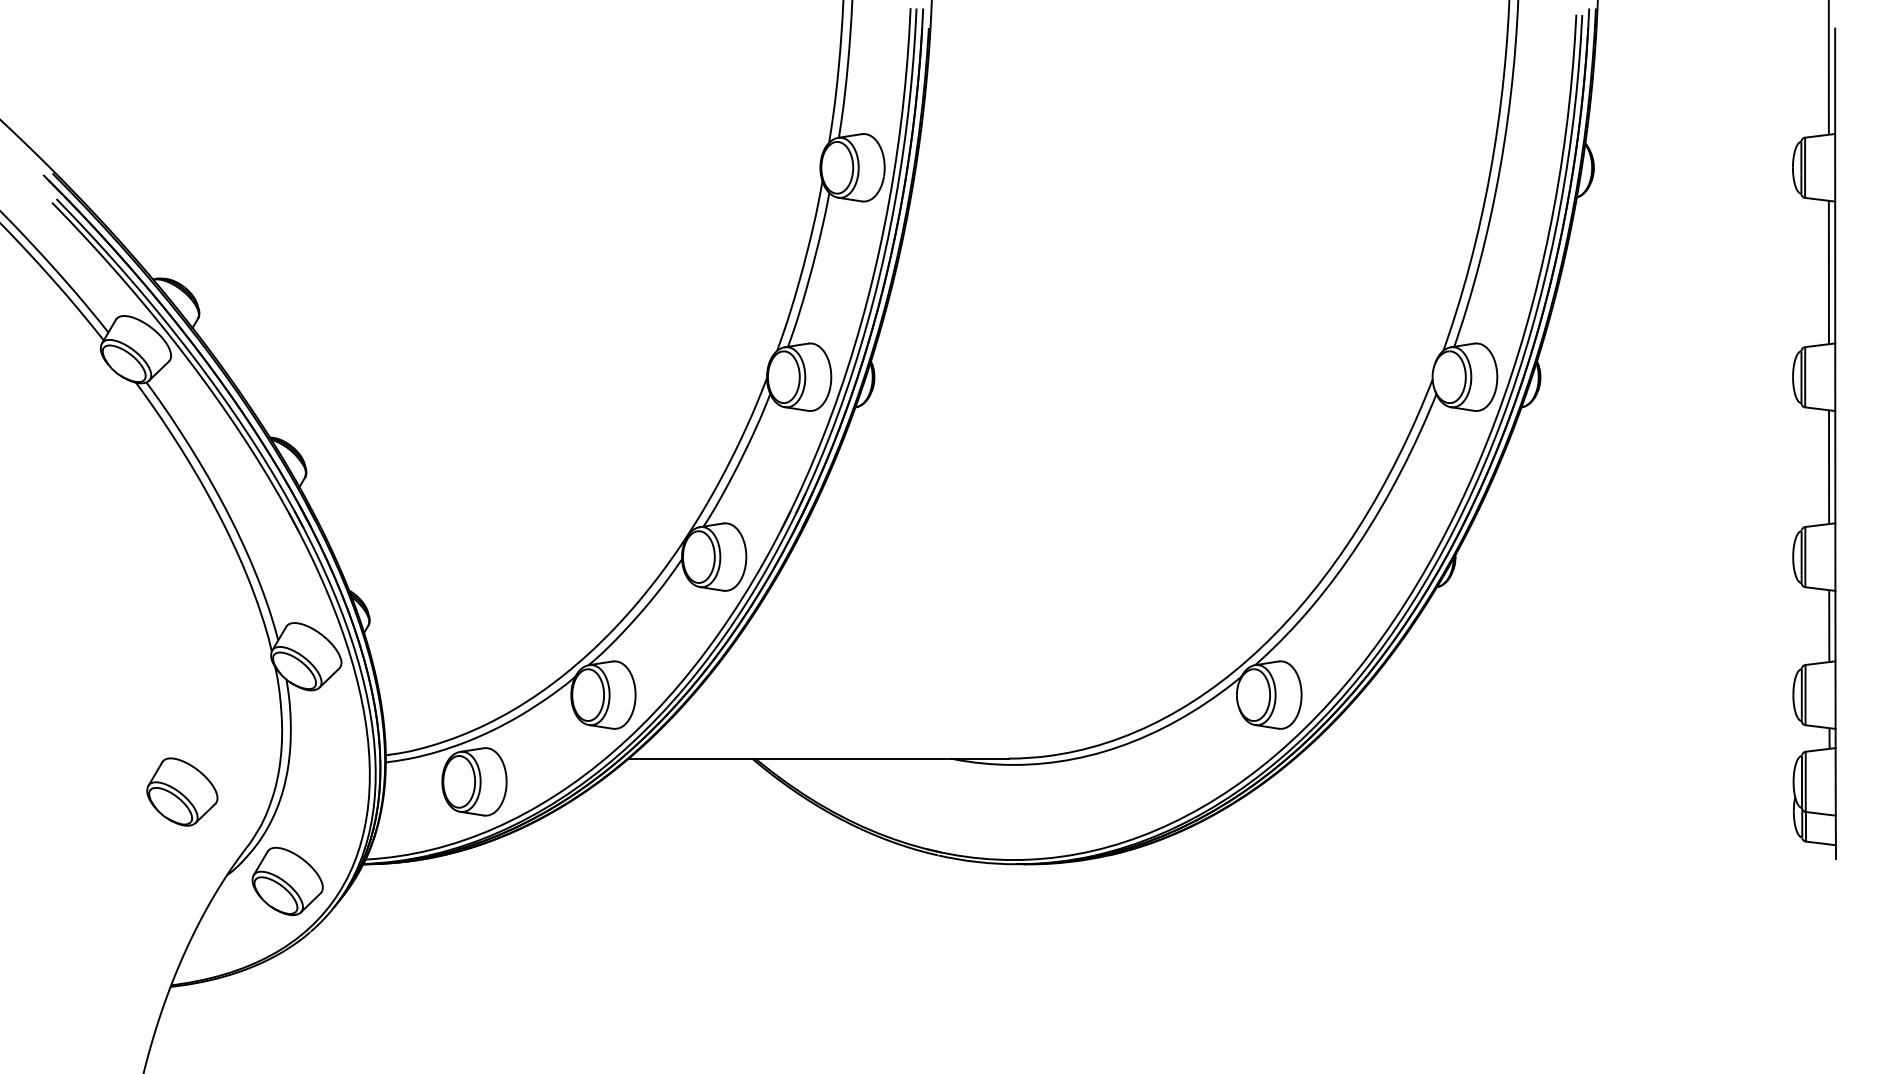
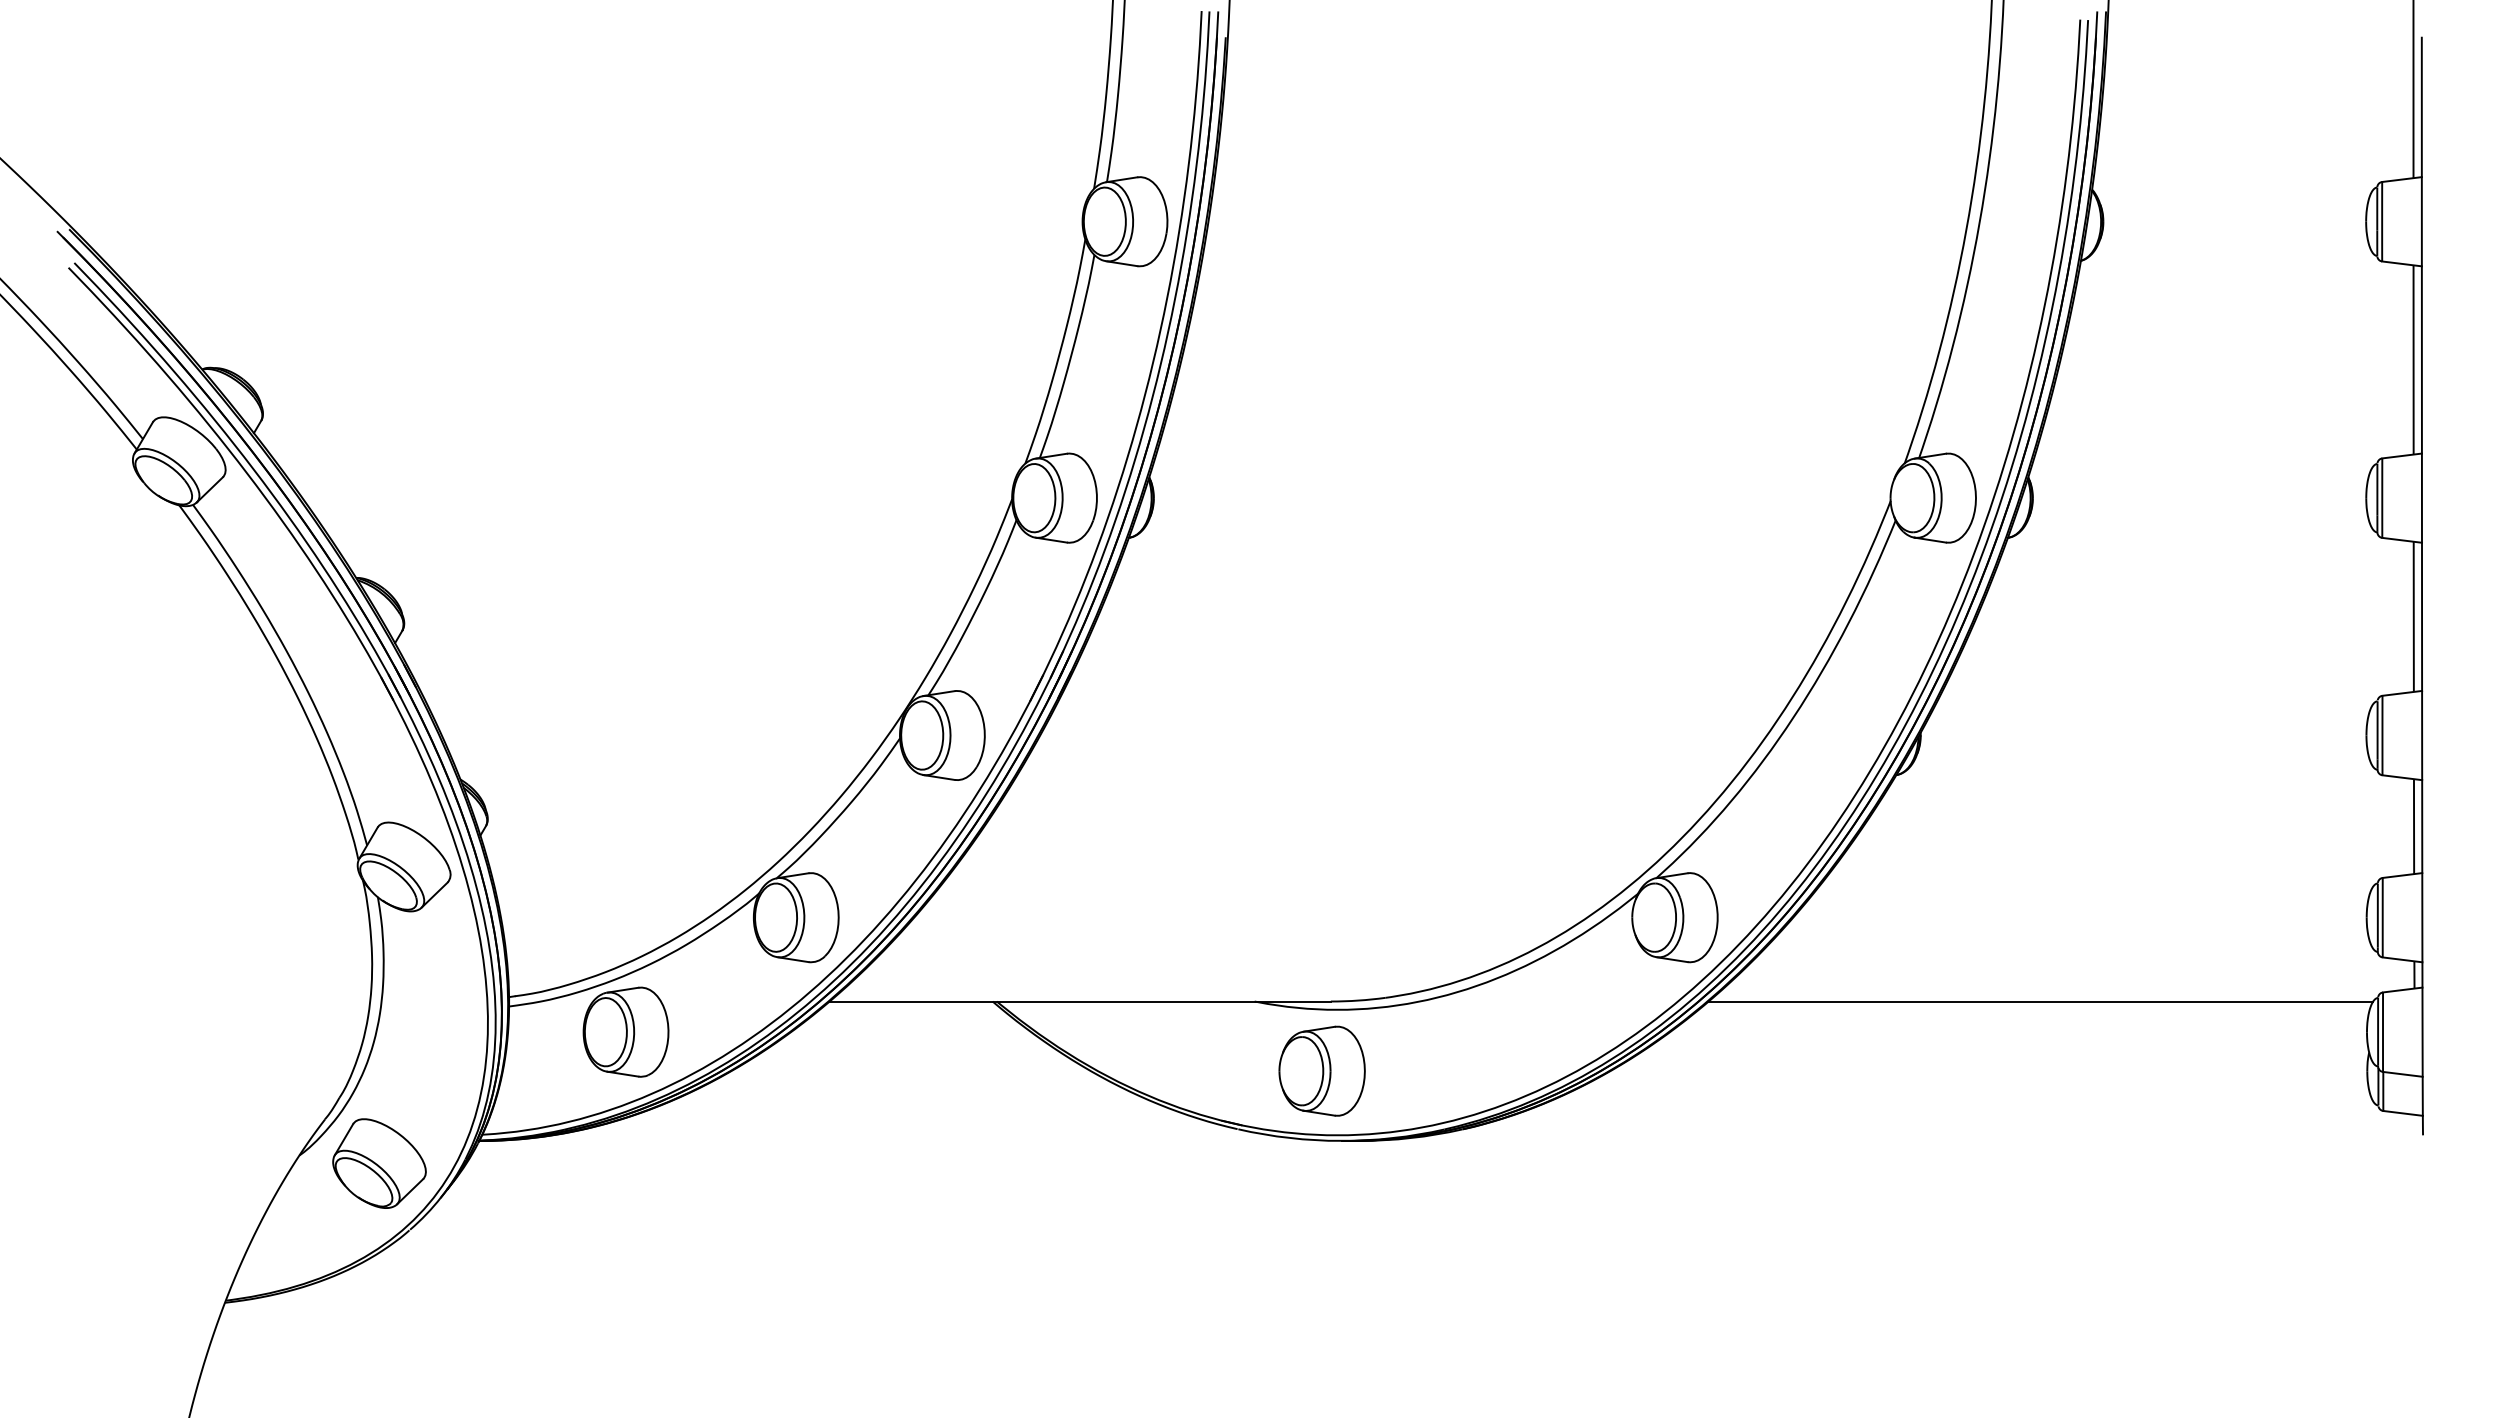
line: (1546, 758) -> (2040, 1001), added
part: (182, 791) -> (240, 1045), removed
part: (1001, 810) -> (1321, 1070), added

